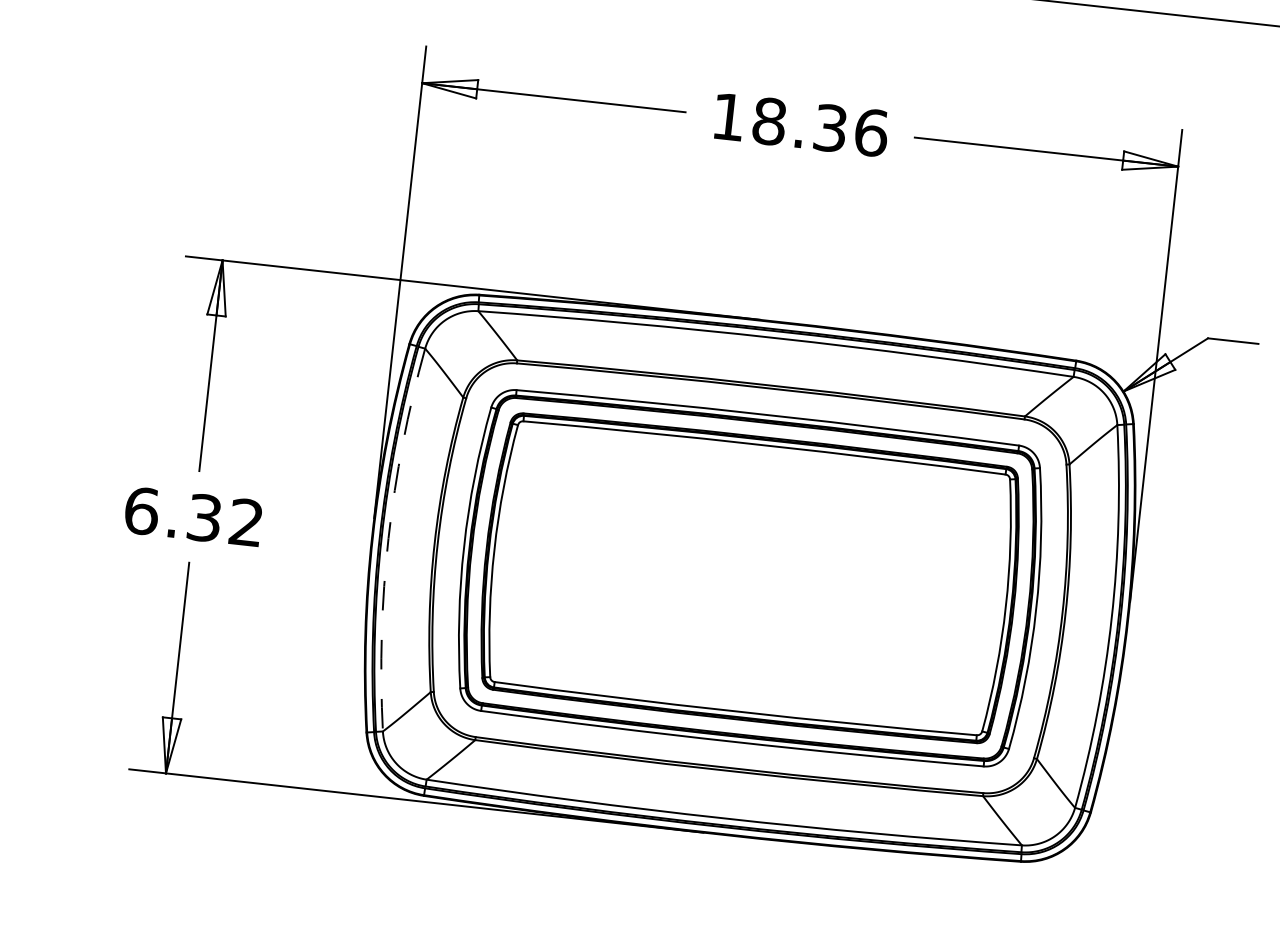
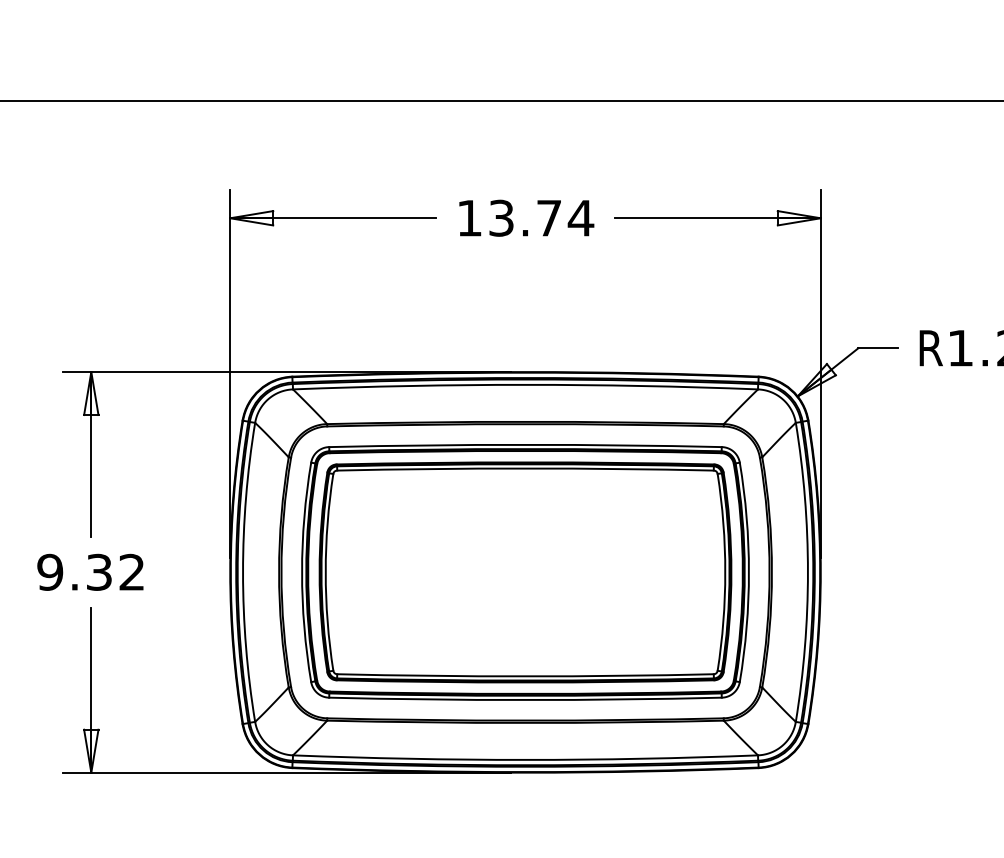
text: (820, 126) -> (541, 217), 18.36 -> 13.74
text: (142, 510) -> (50, 571), 6.32 -> 9.32
arc: (389, 538) -> (243, 572), dashed -> solid

